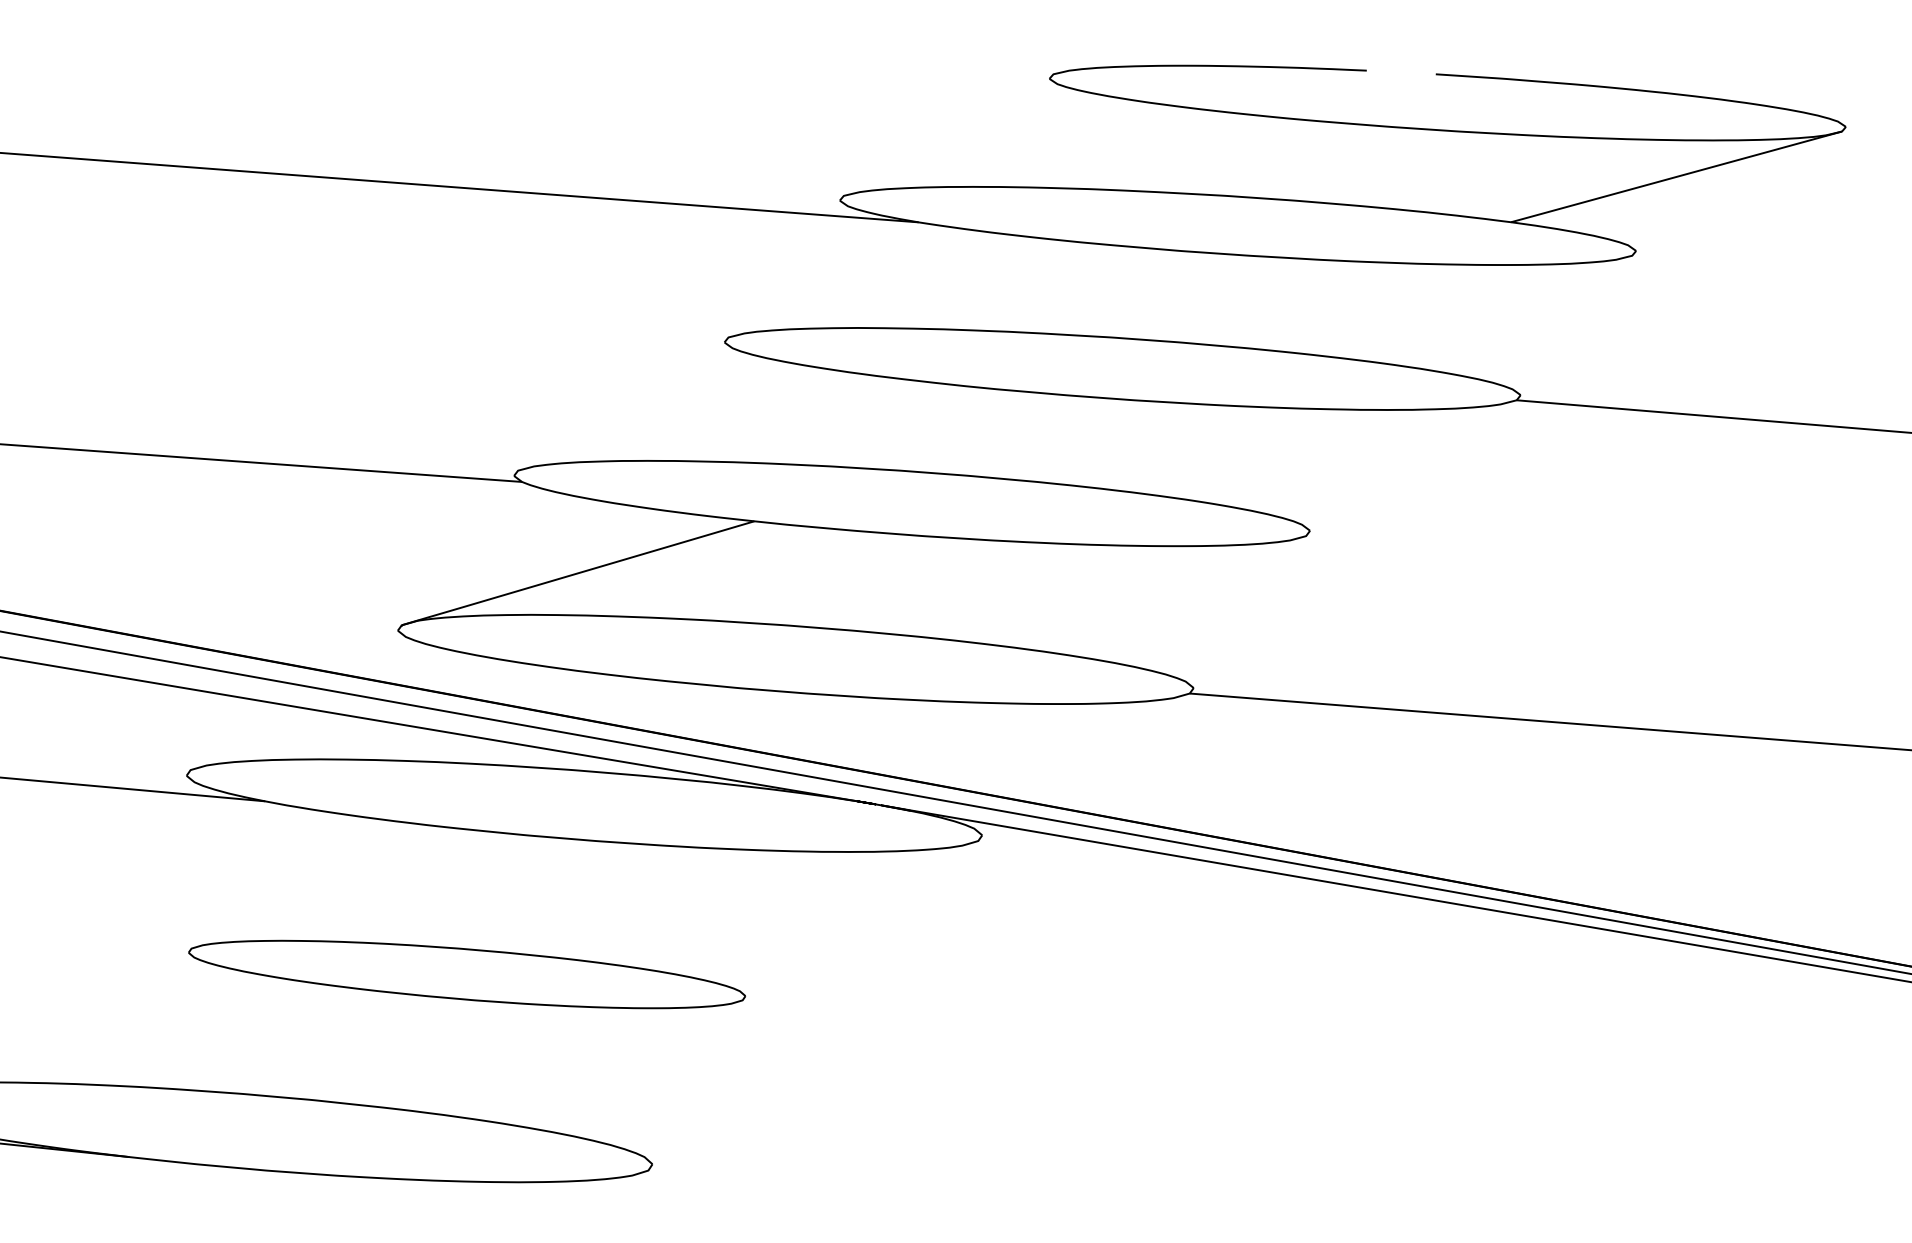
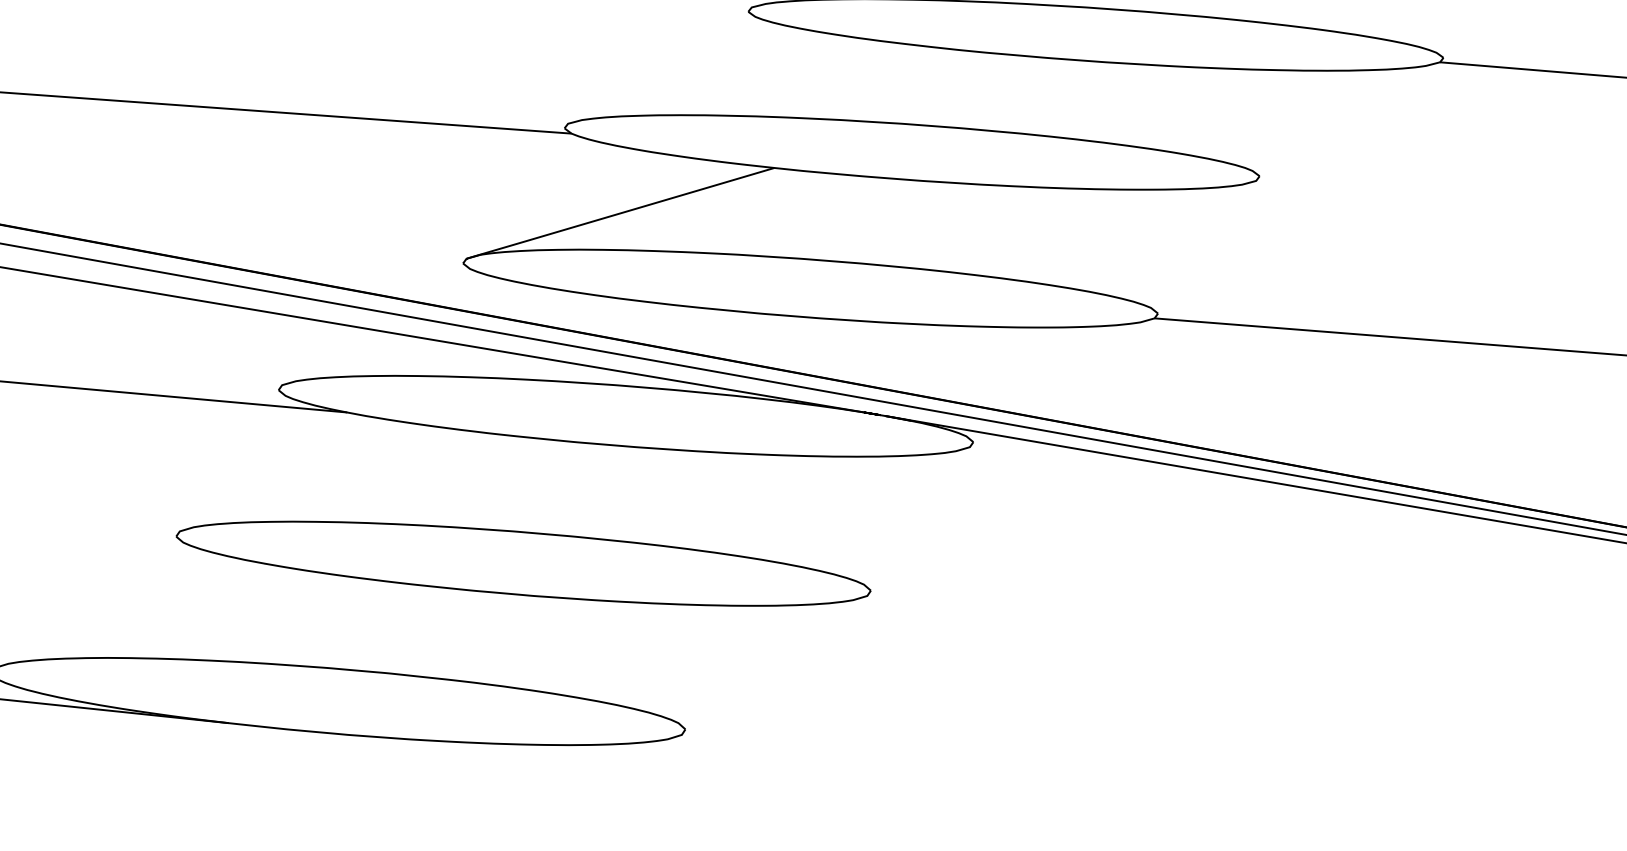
part: (466, 974) -> (523, 563), size x1.43

